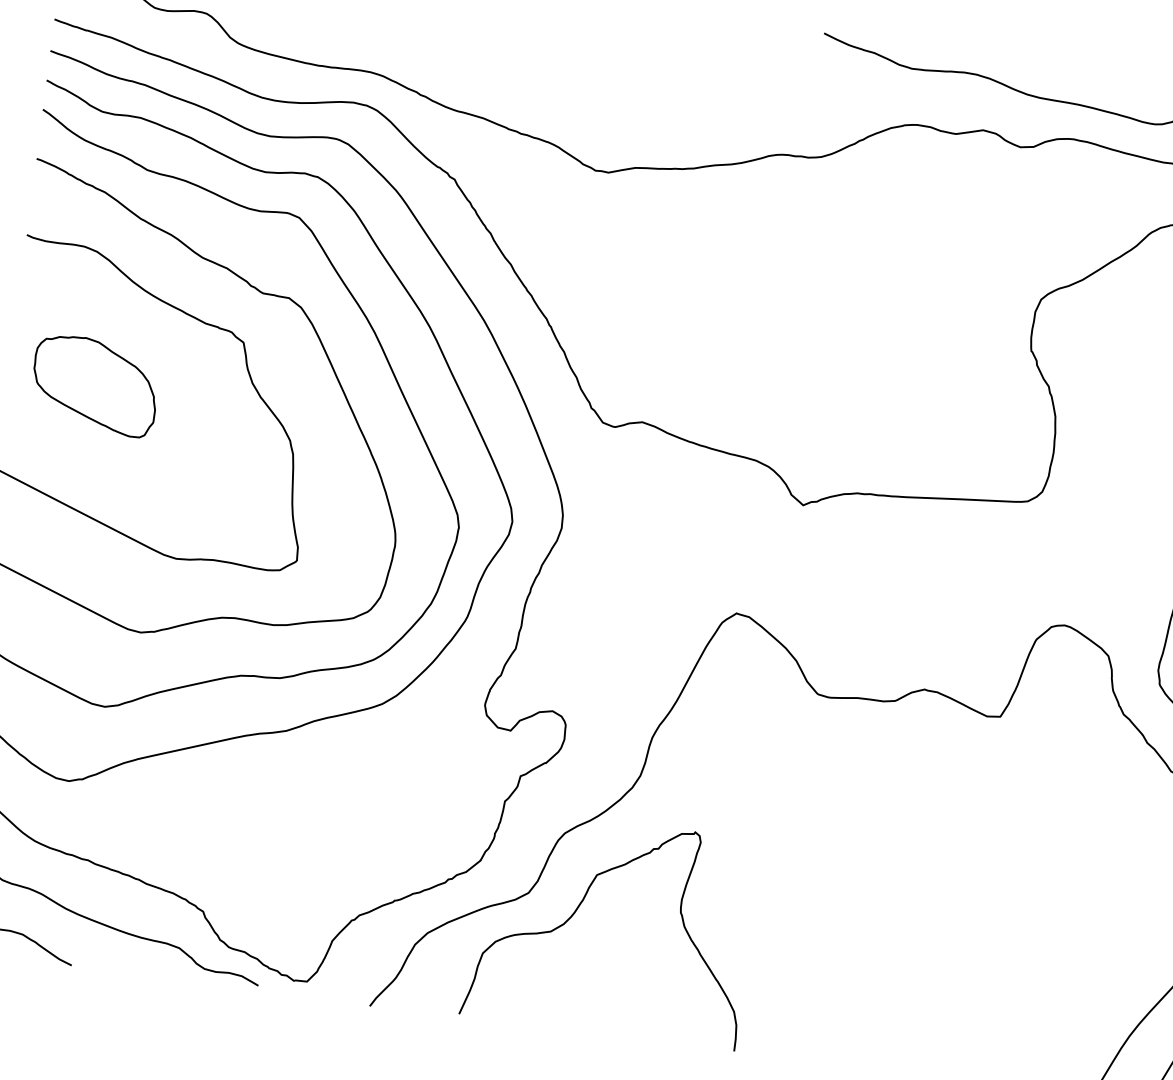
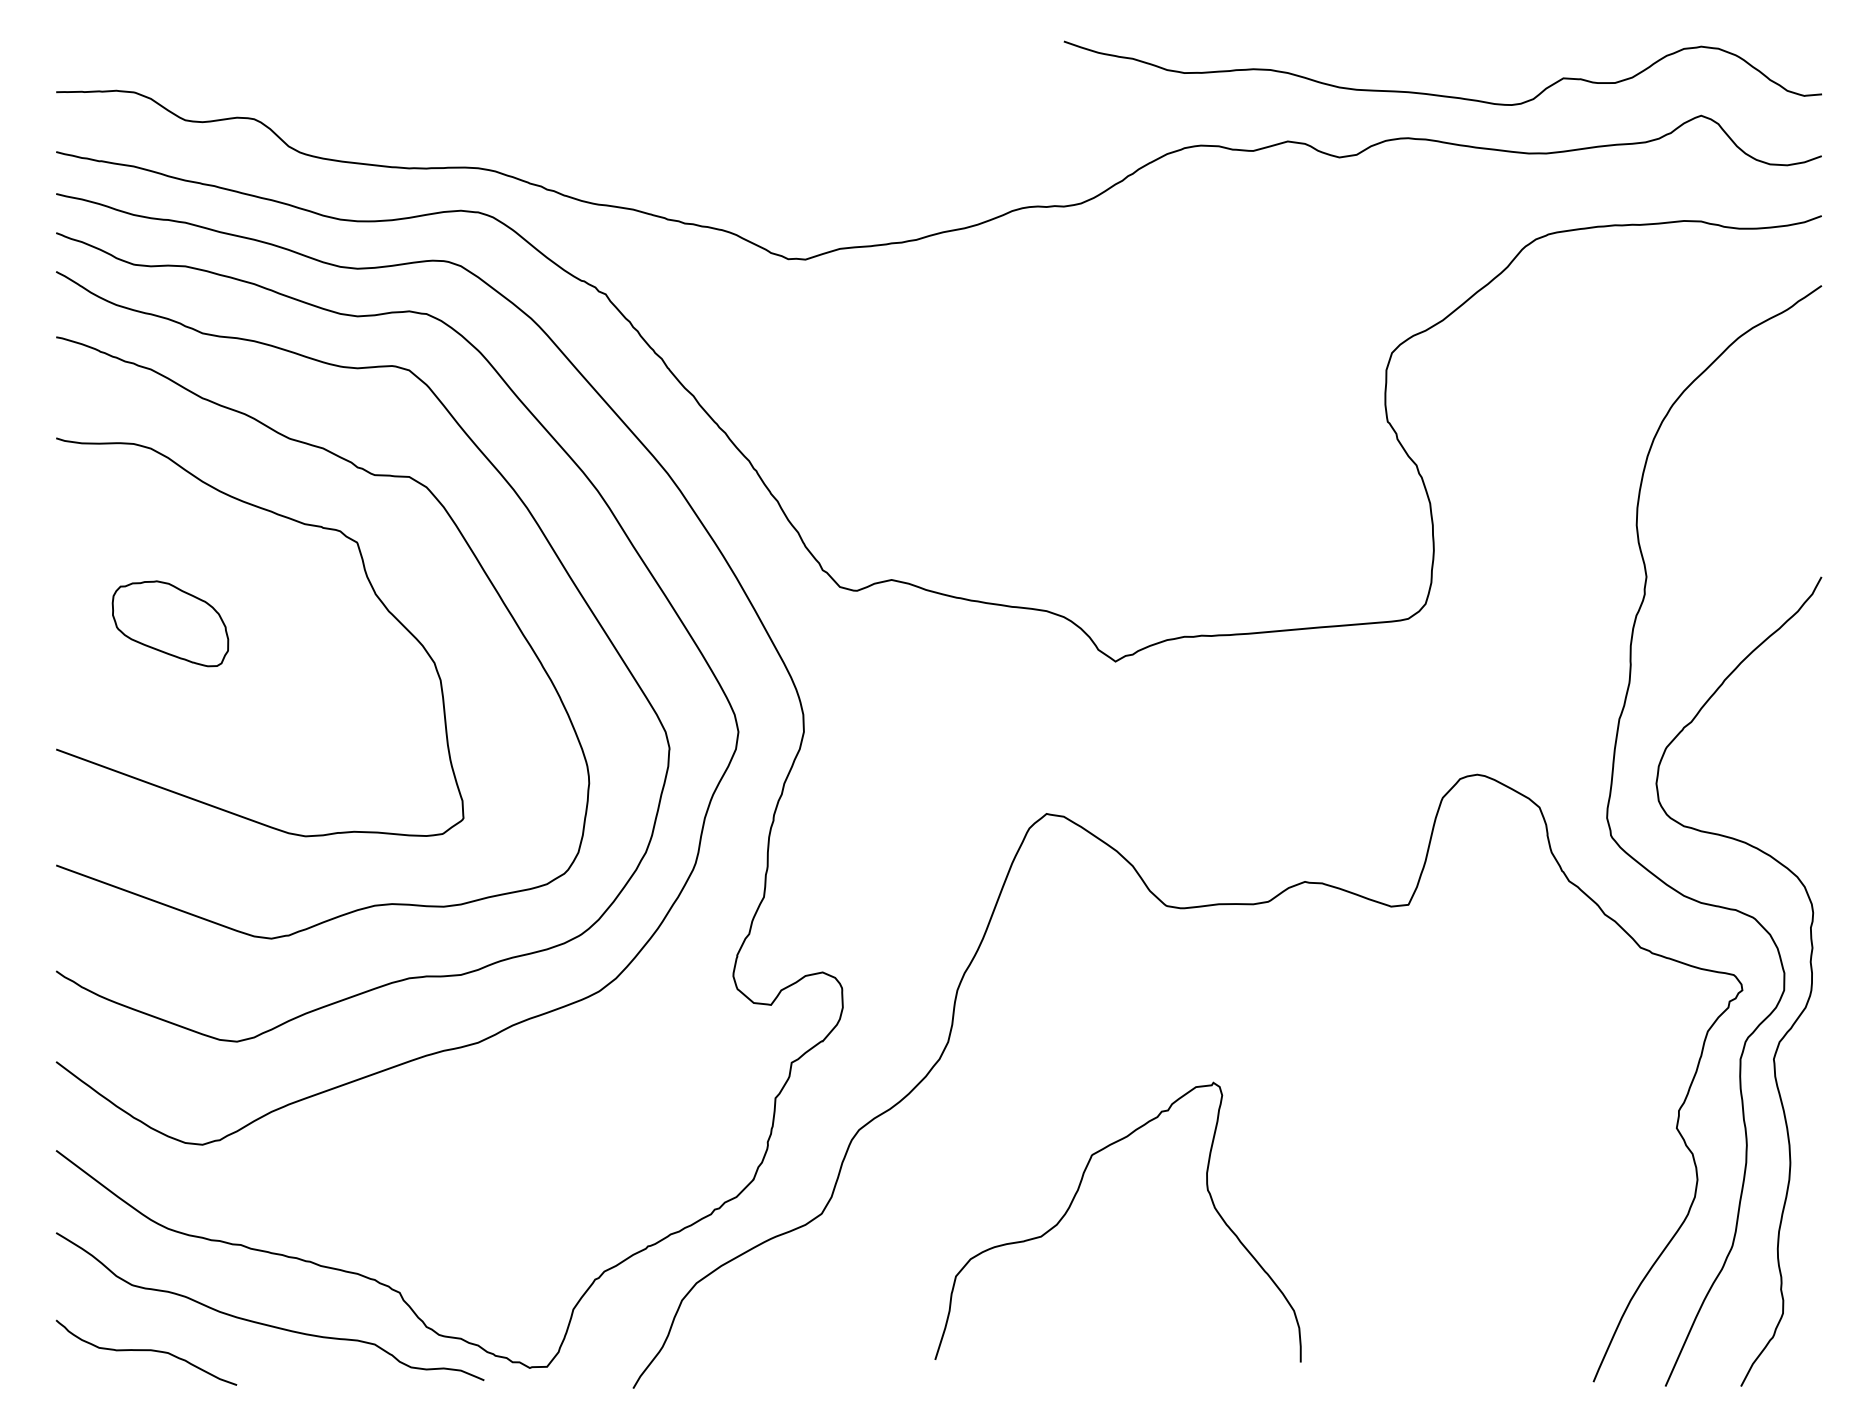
part: (95, 385) -> (170, 623), size x0.7
curve: (579, 906) -> (1074, 1199), moved

